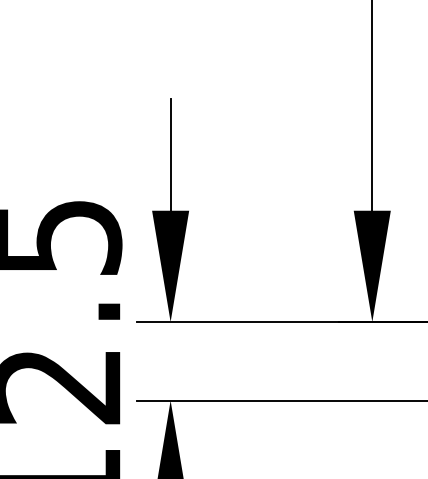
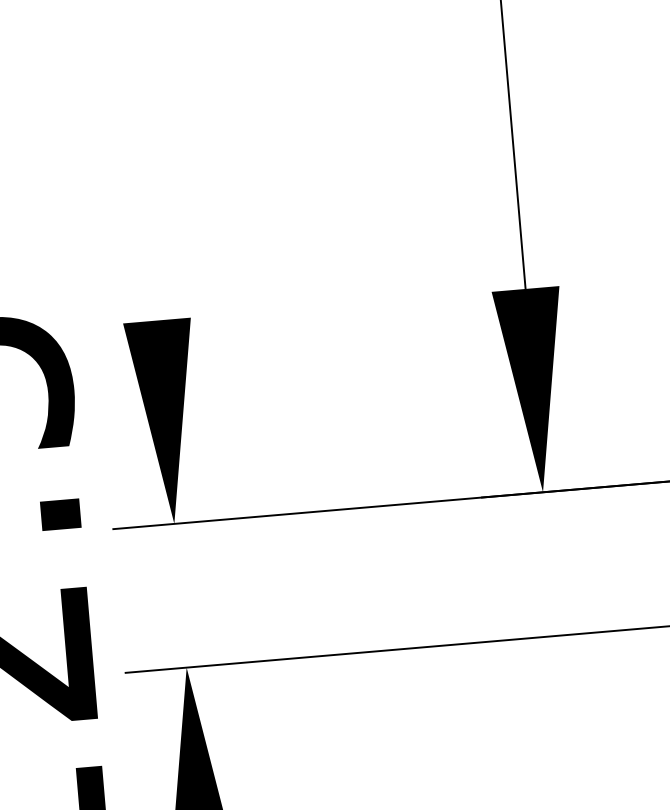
line: (170, 154) -> (147, 217), removed

